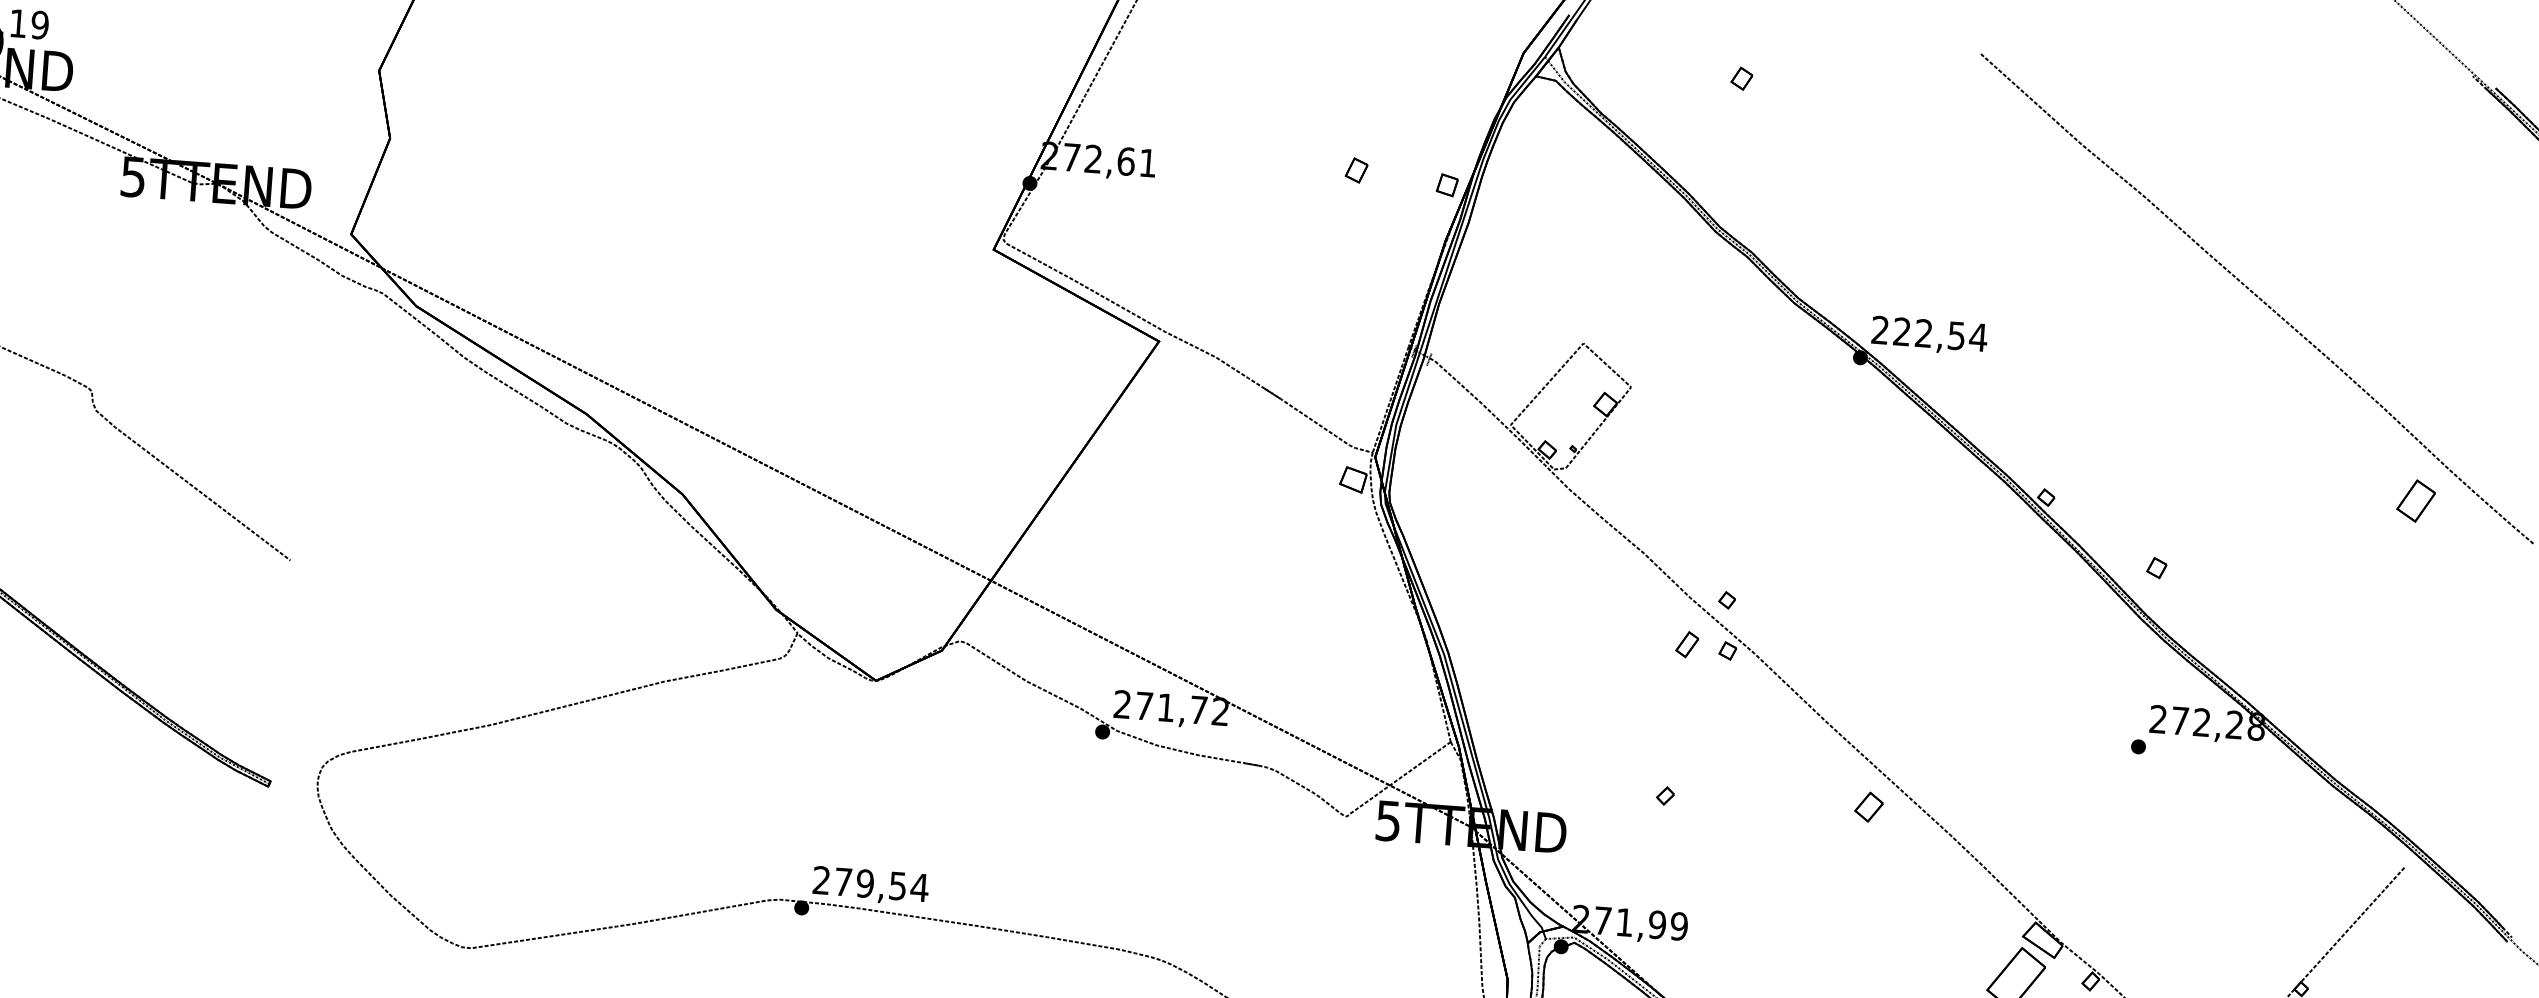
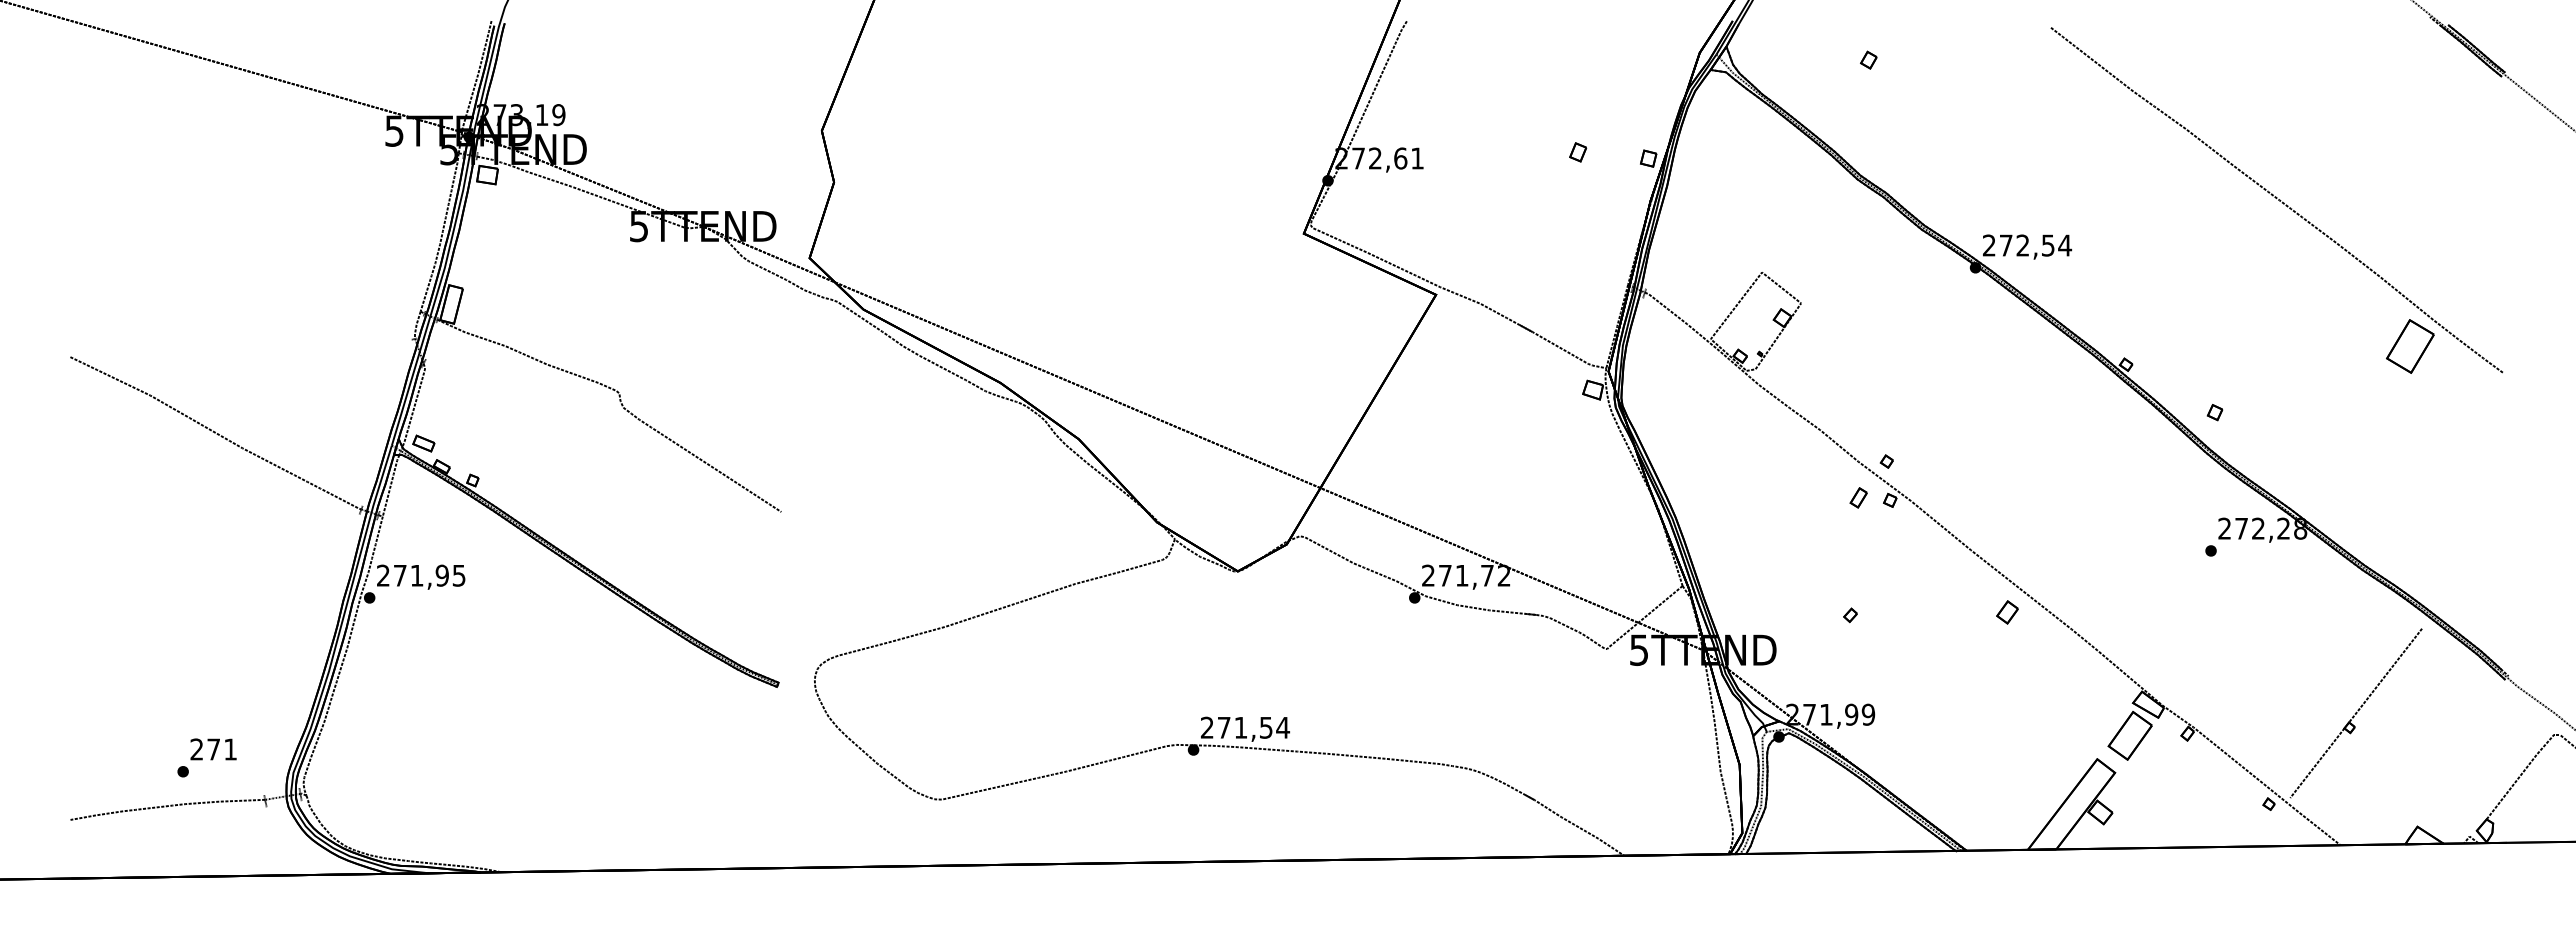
text: (1901, 331) -> (2005, 245), 222,54 -> 272,54
part: (2416, 501) -> (2410, 346), size x1.67
text: (864, 883) -> (1240, 727), 279,54 -> 271,54

